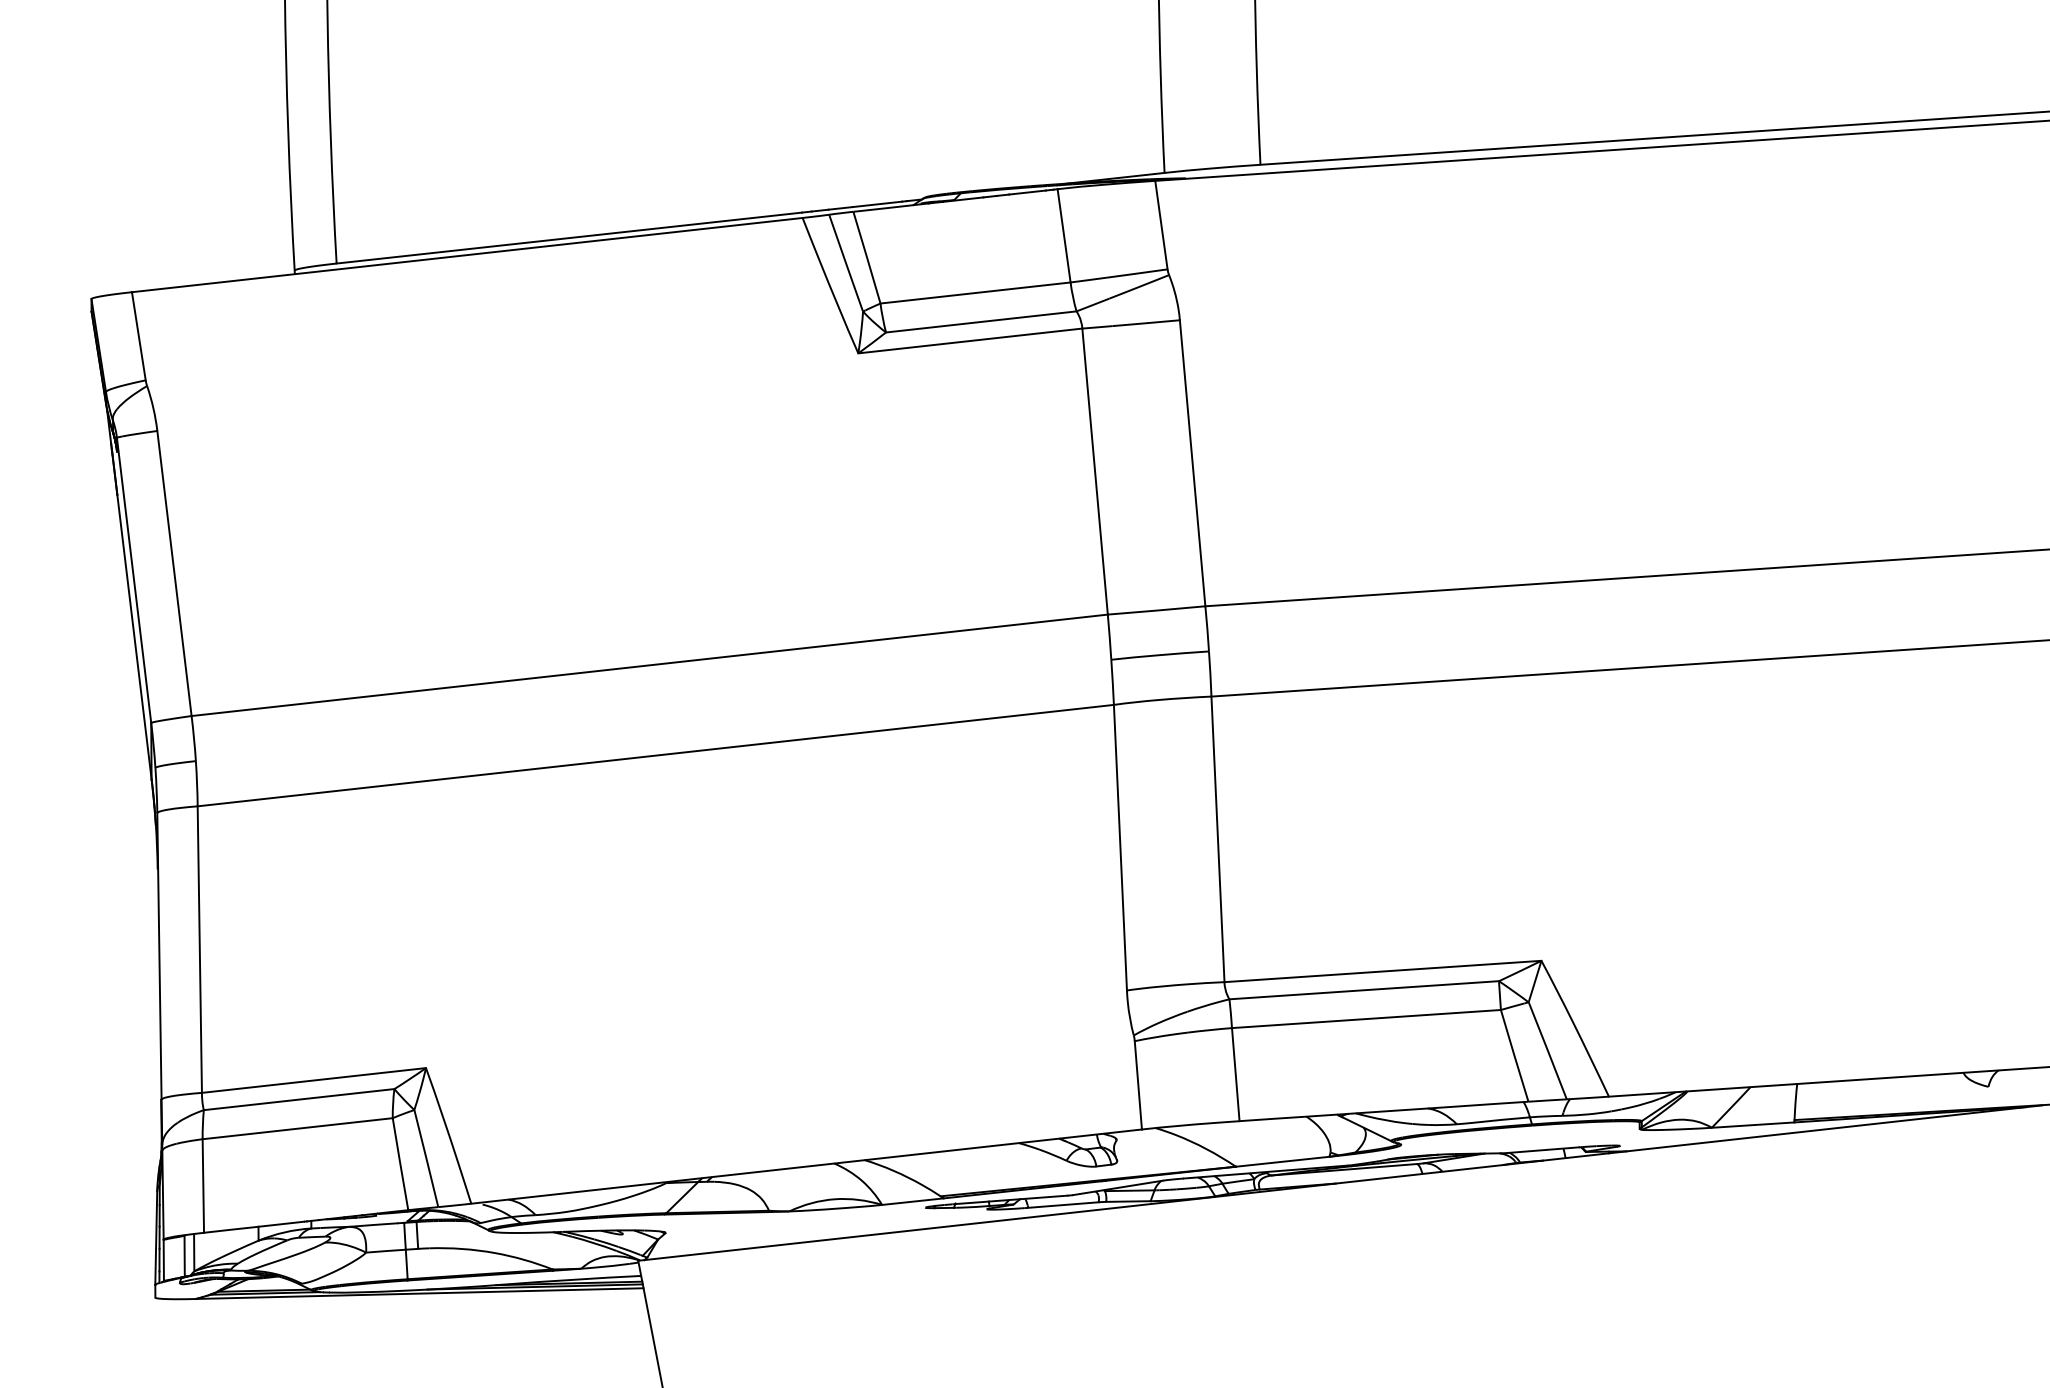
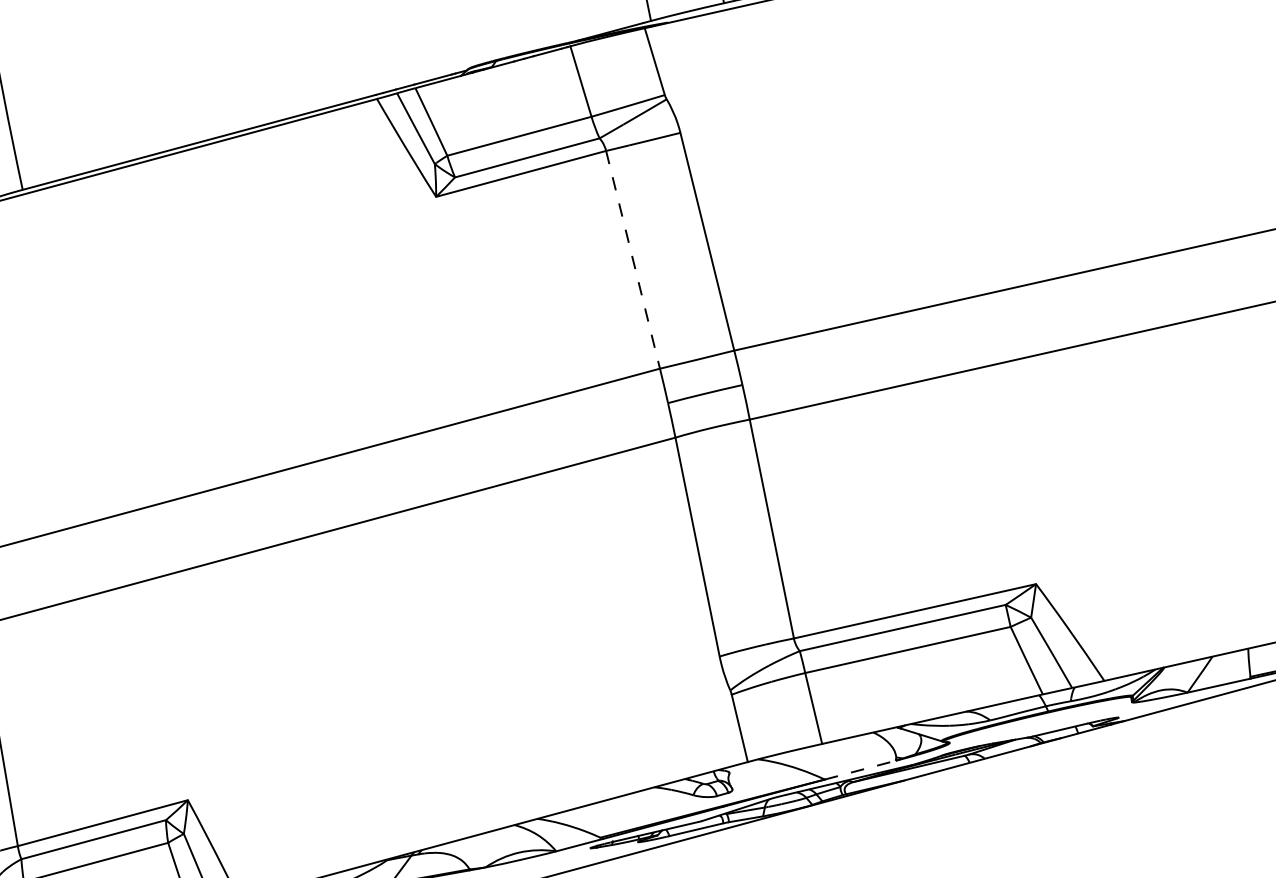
line: (1095, 471) -> (633, 259), solid -> dashed
line: (1282, 1161) -> (860, 769), solid -> dashed

